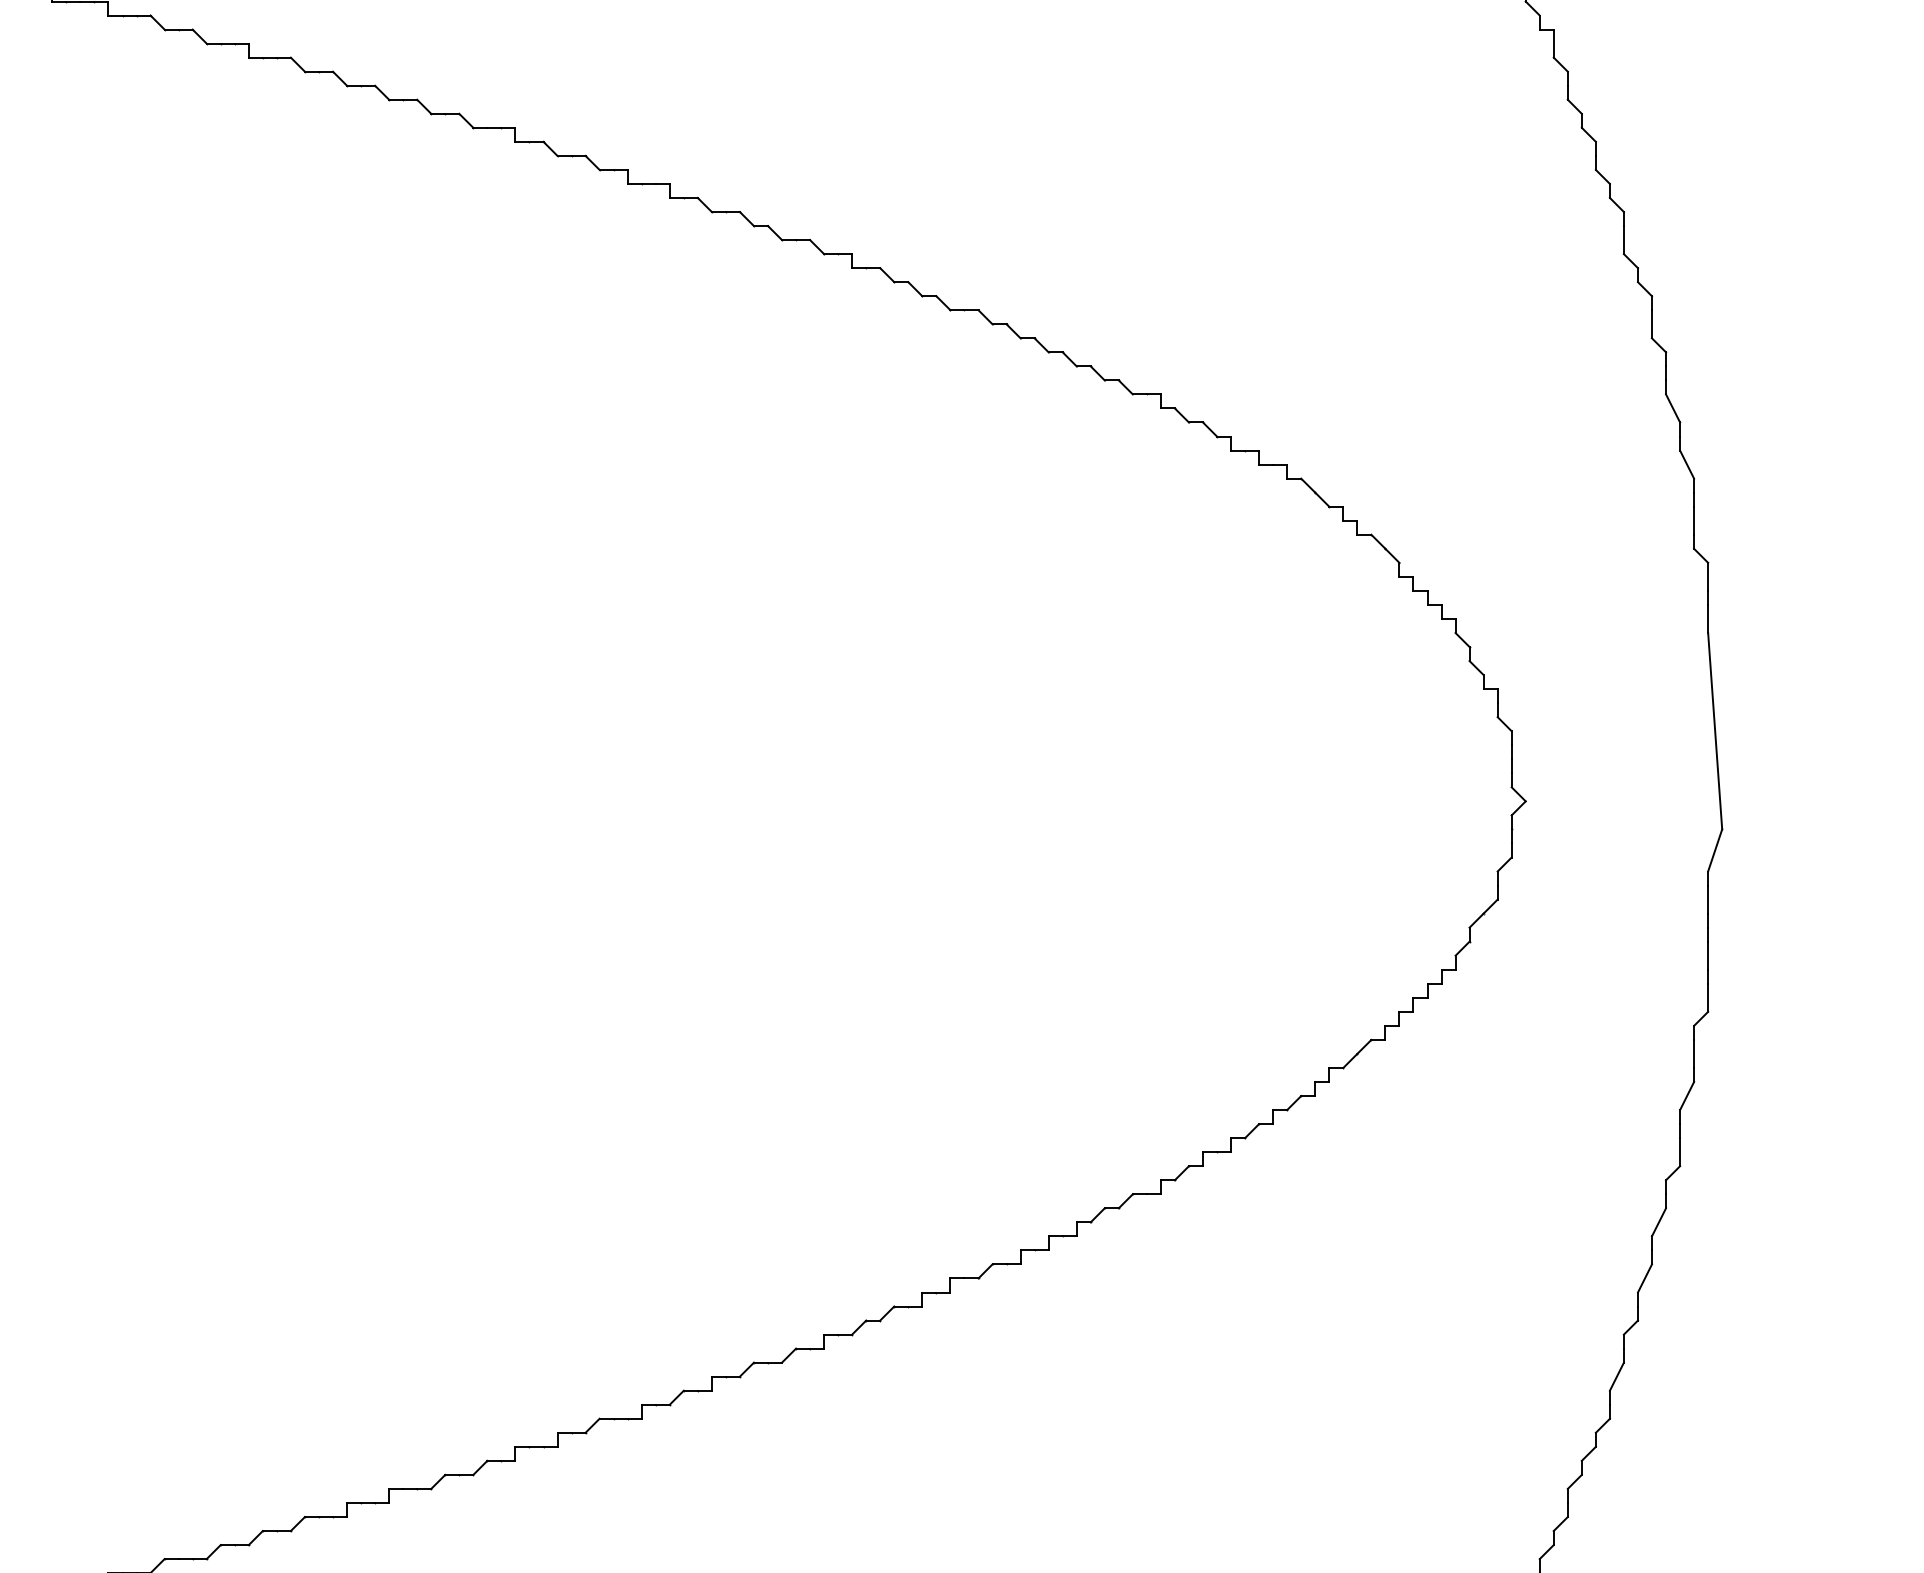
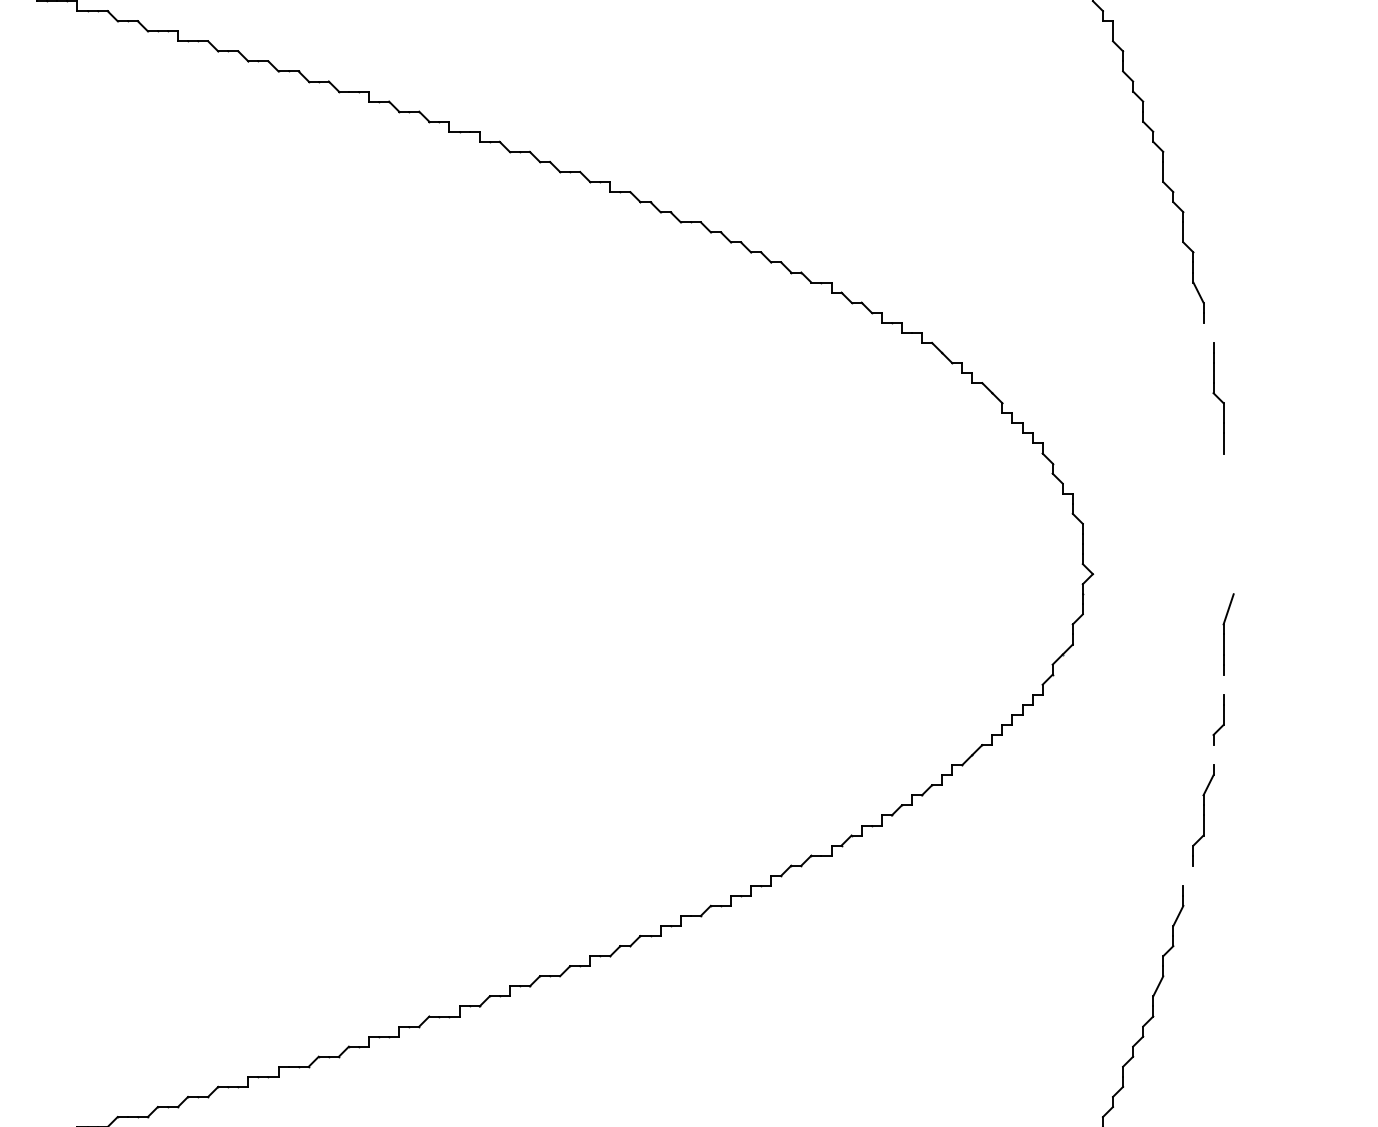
line: (1687, 464) -> (1208, 332), removed
line: (1715, 731) -> (1228, 524), removed
line: (1708, 955) -> (1223, 684), removed
line: (1694, 1053) -> (1213, 754), removed
line: (1658, 1222) -> (1188, 875), removed

